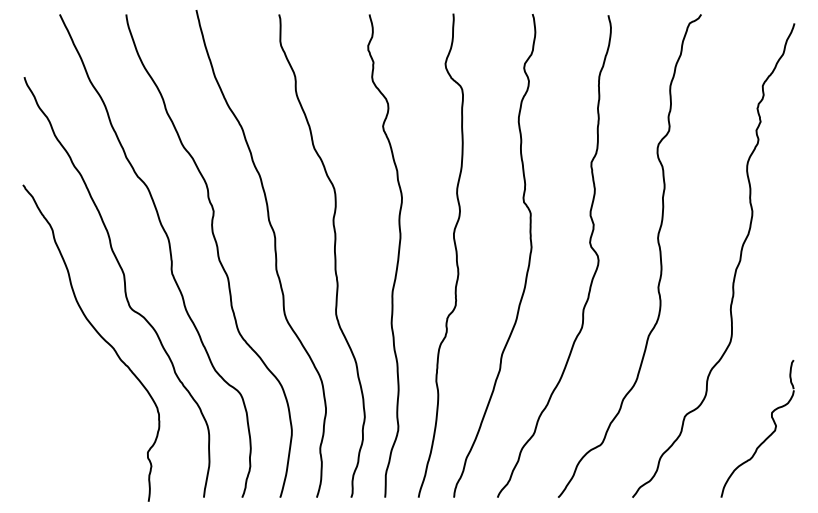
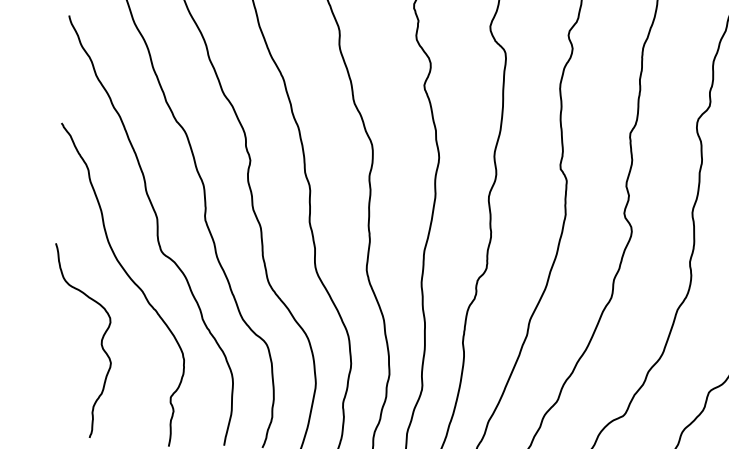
curve: (75, 401) -> (101, 342), added

